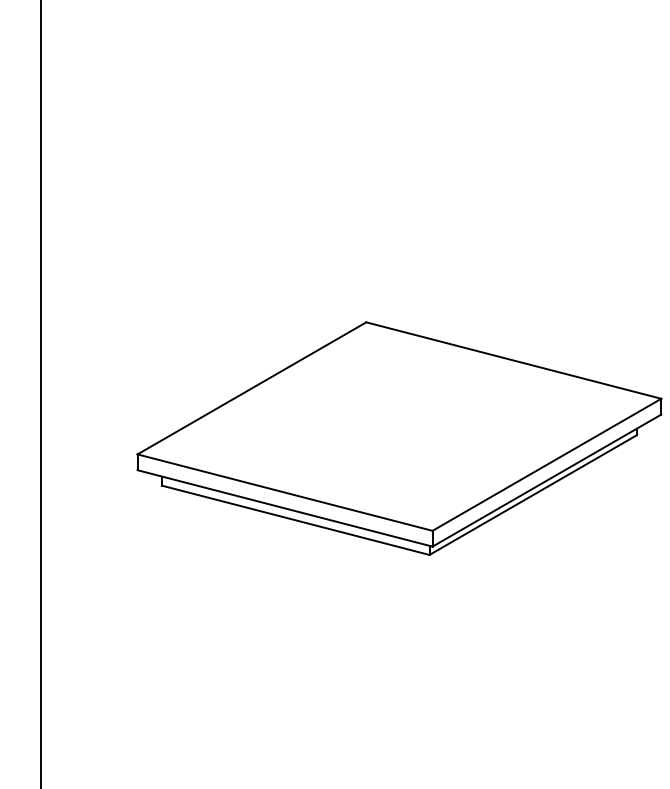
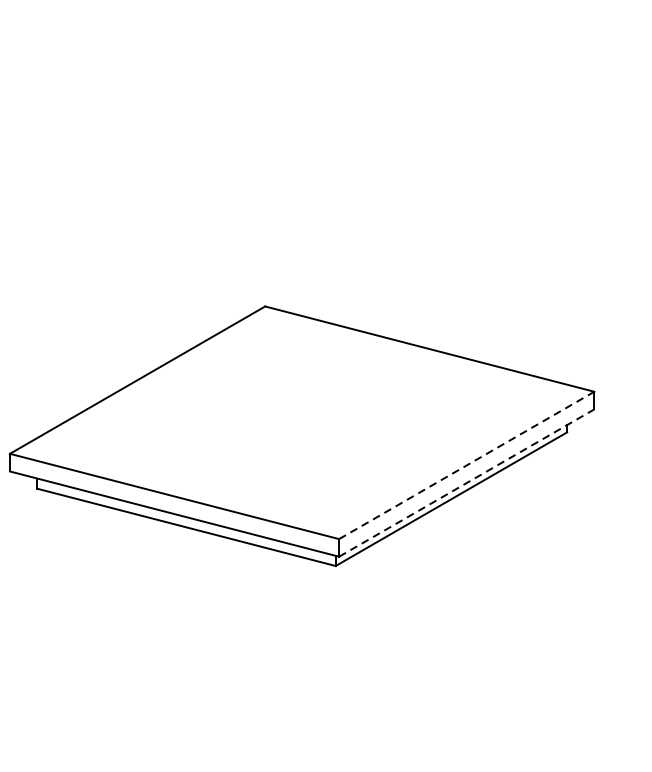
line: (547, 464) -> (467, 465), solid -> dashed
line: (547, 480) -> (467, 482), solid -> dashed

